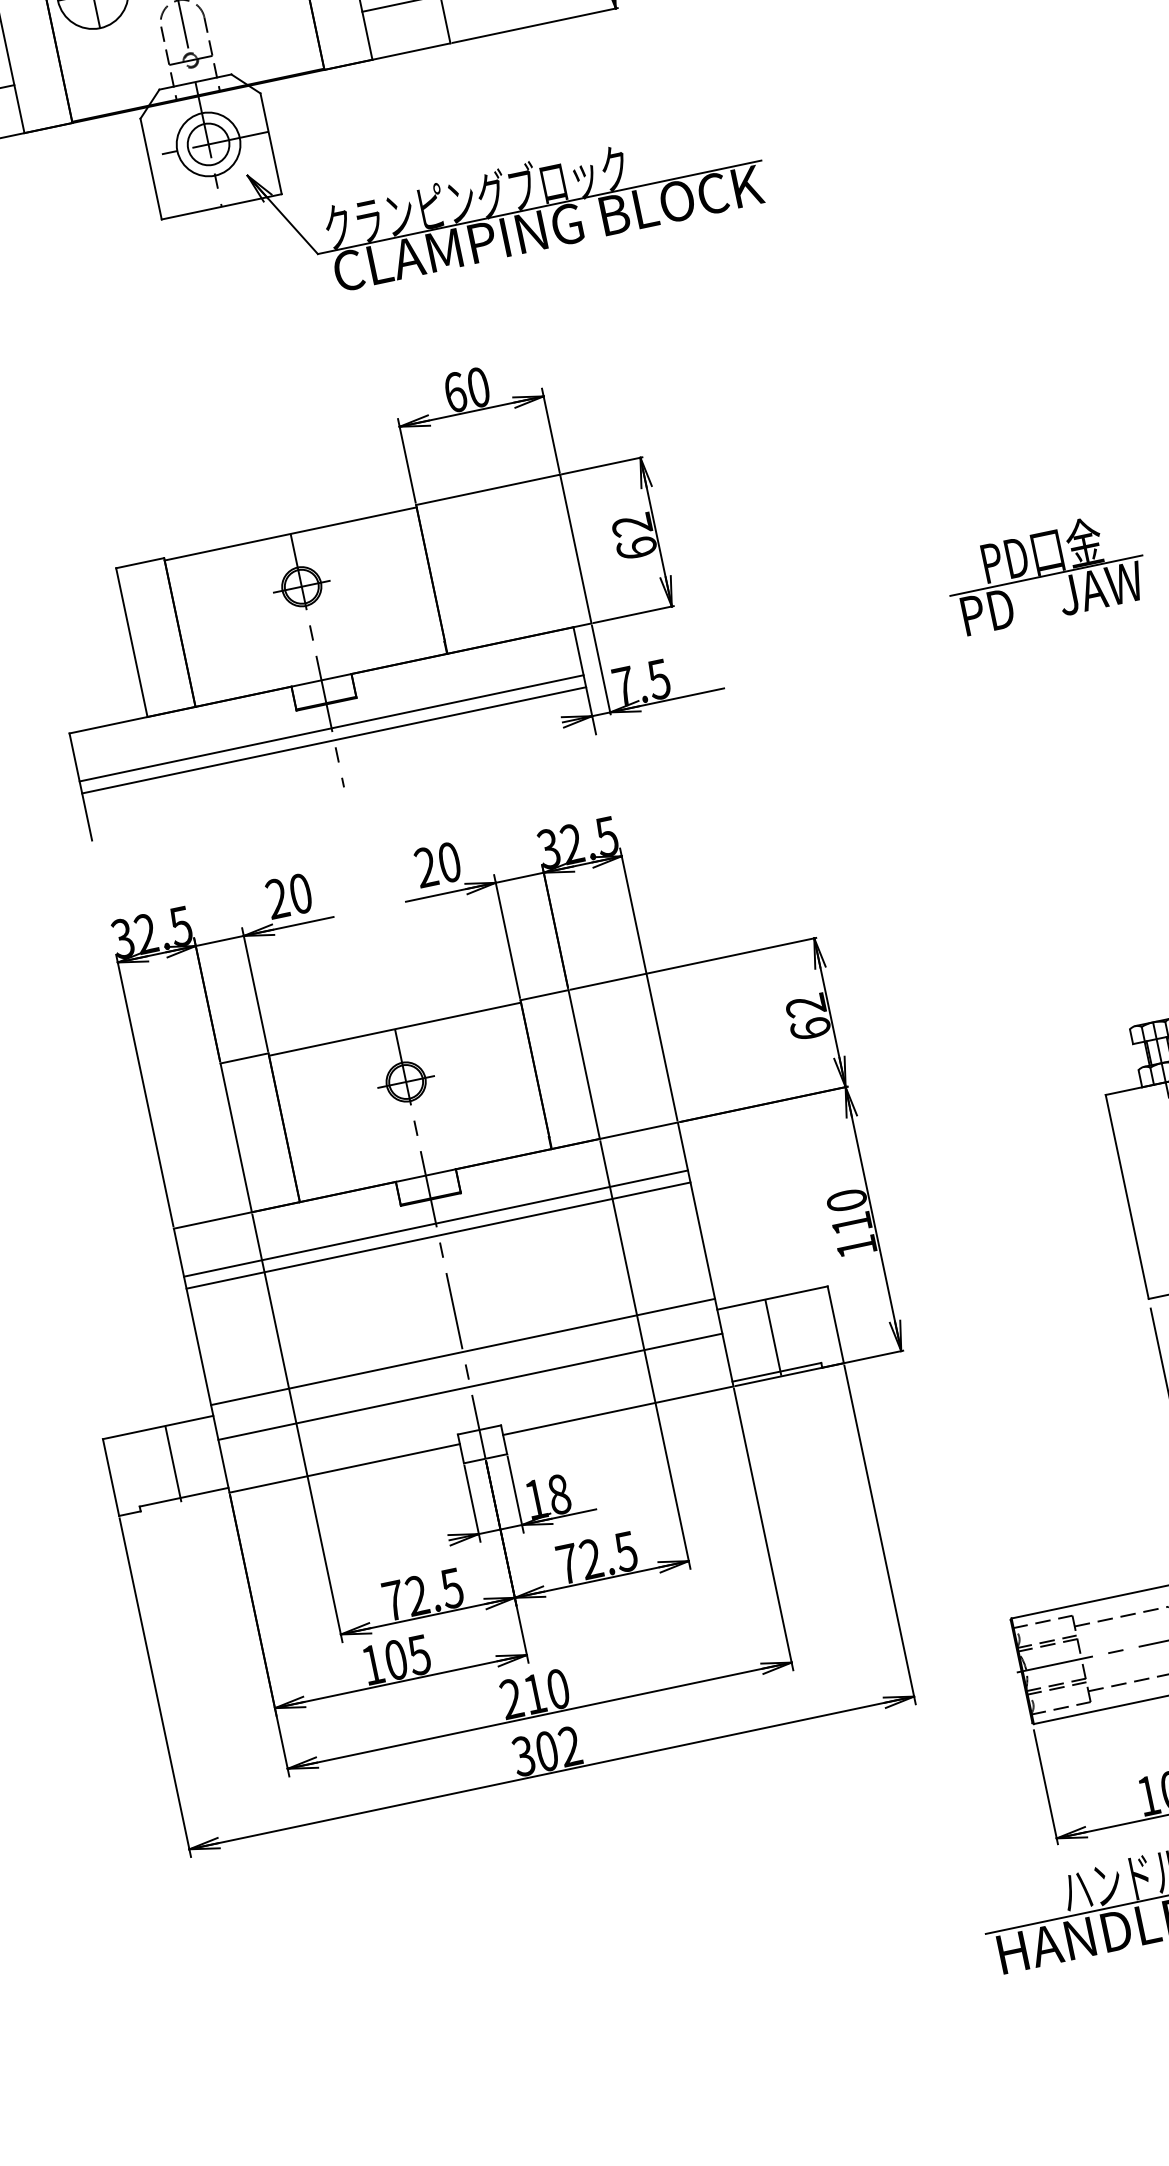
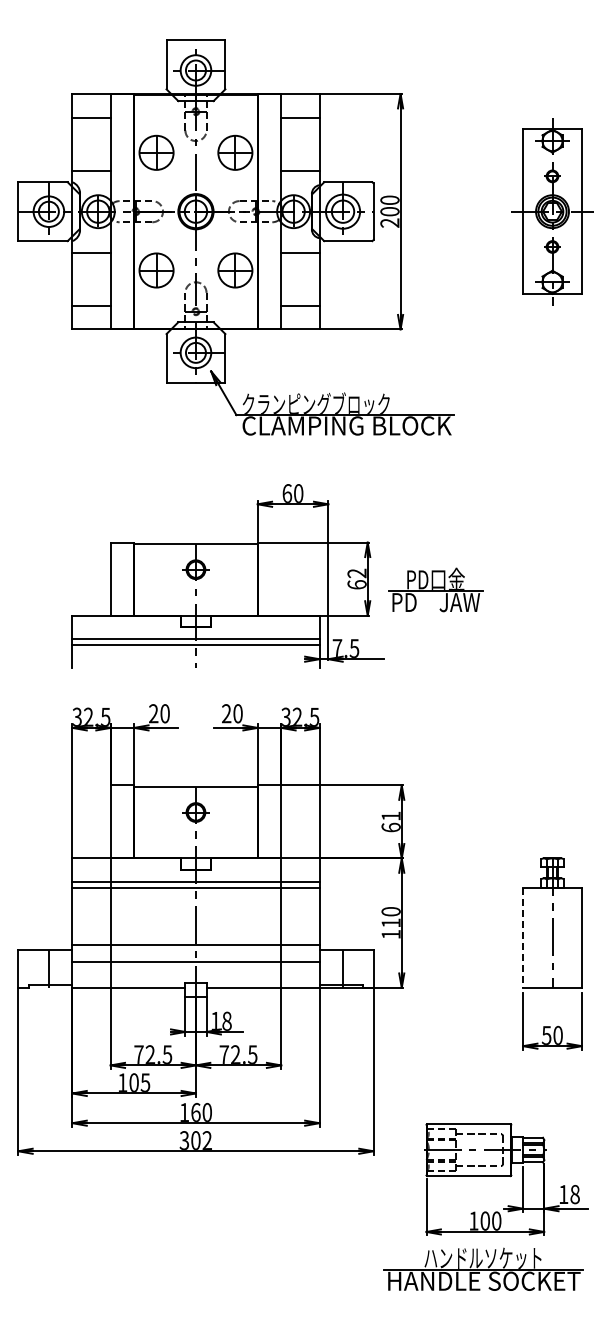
part: (1045, 572) -> (435, 589), moved
text: (804, 1004) -> (390, 815), 62 -> 61
line: (1128, 1198) -> (523, 938), solid -> dashed
text: (521, 1694) -> (189, 1111), 210 -> 160

